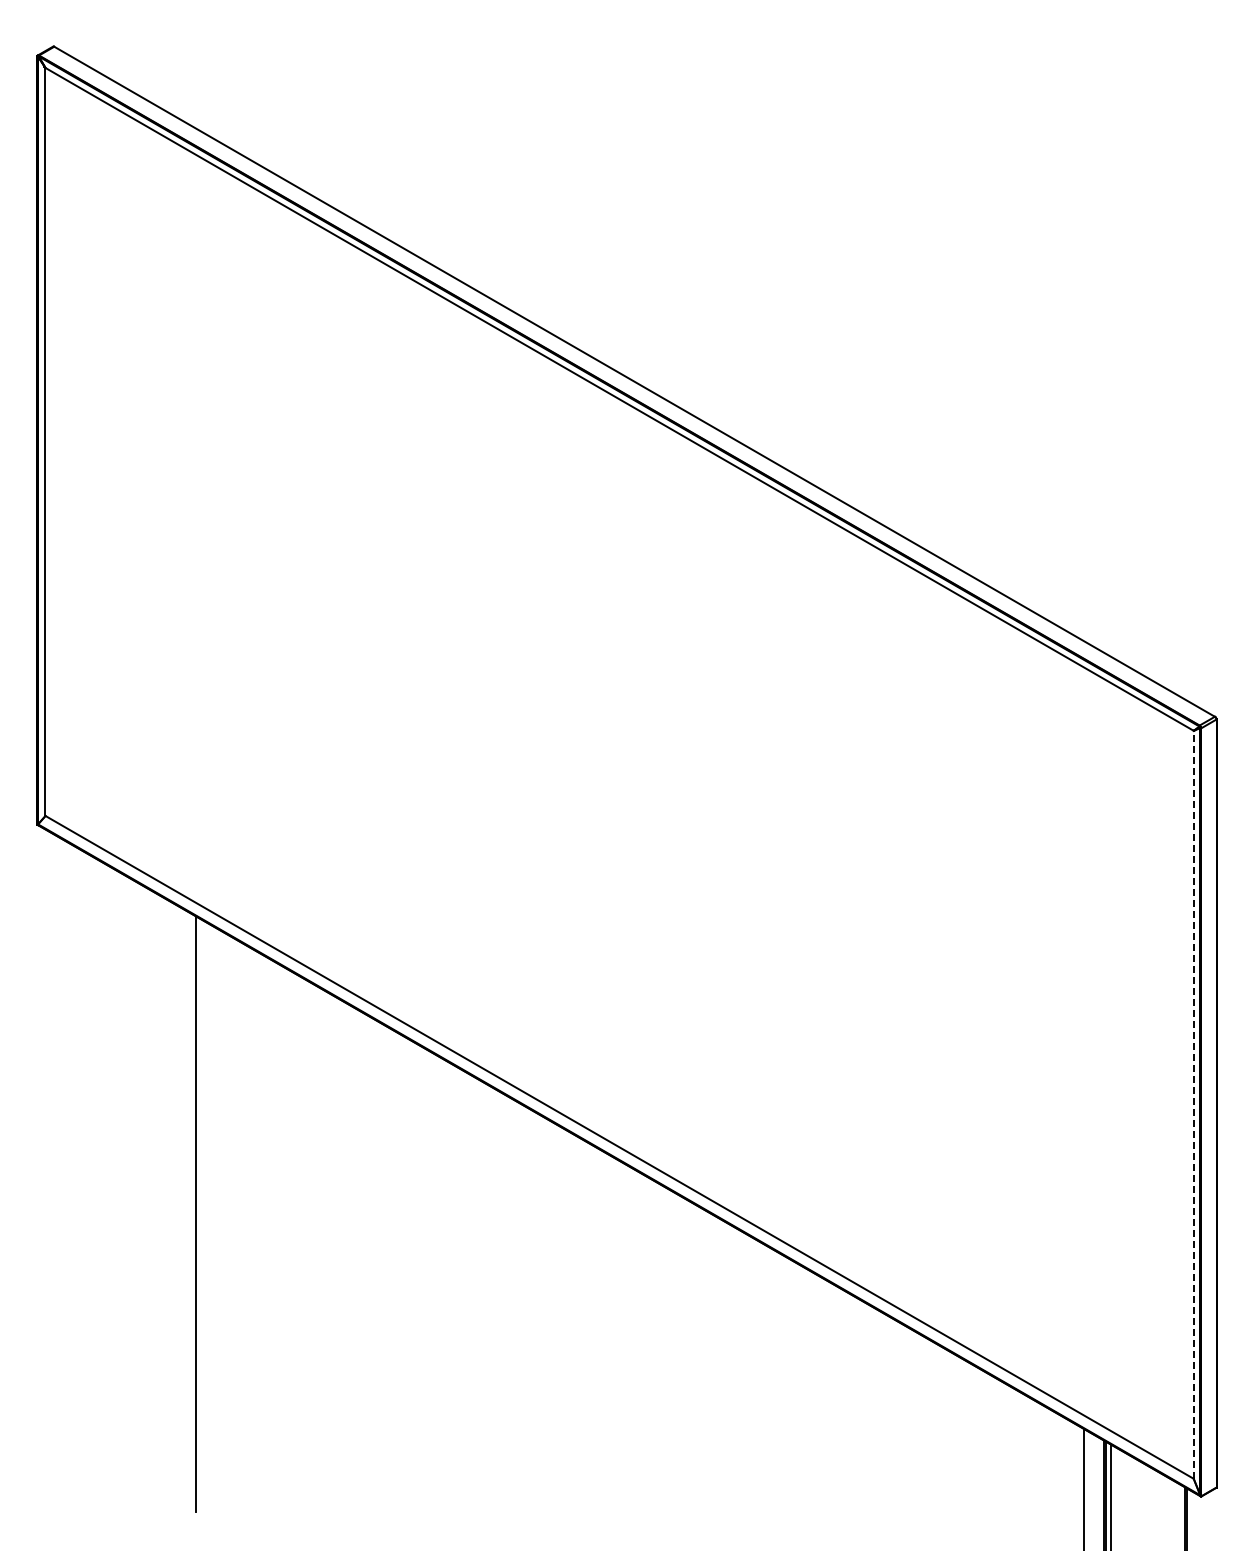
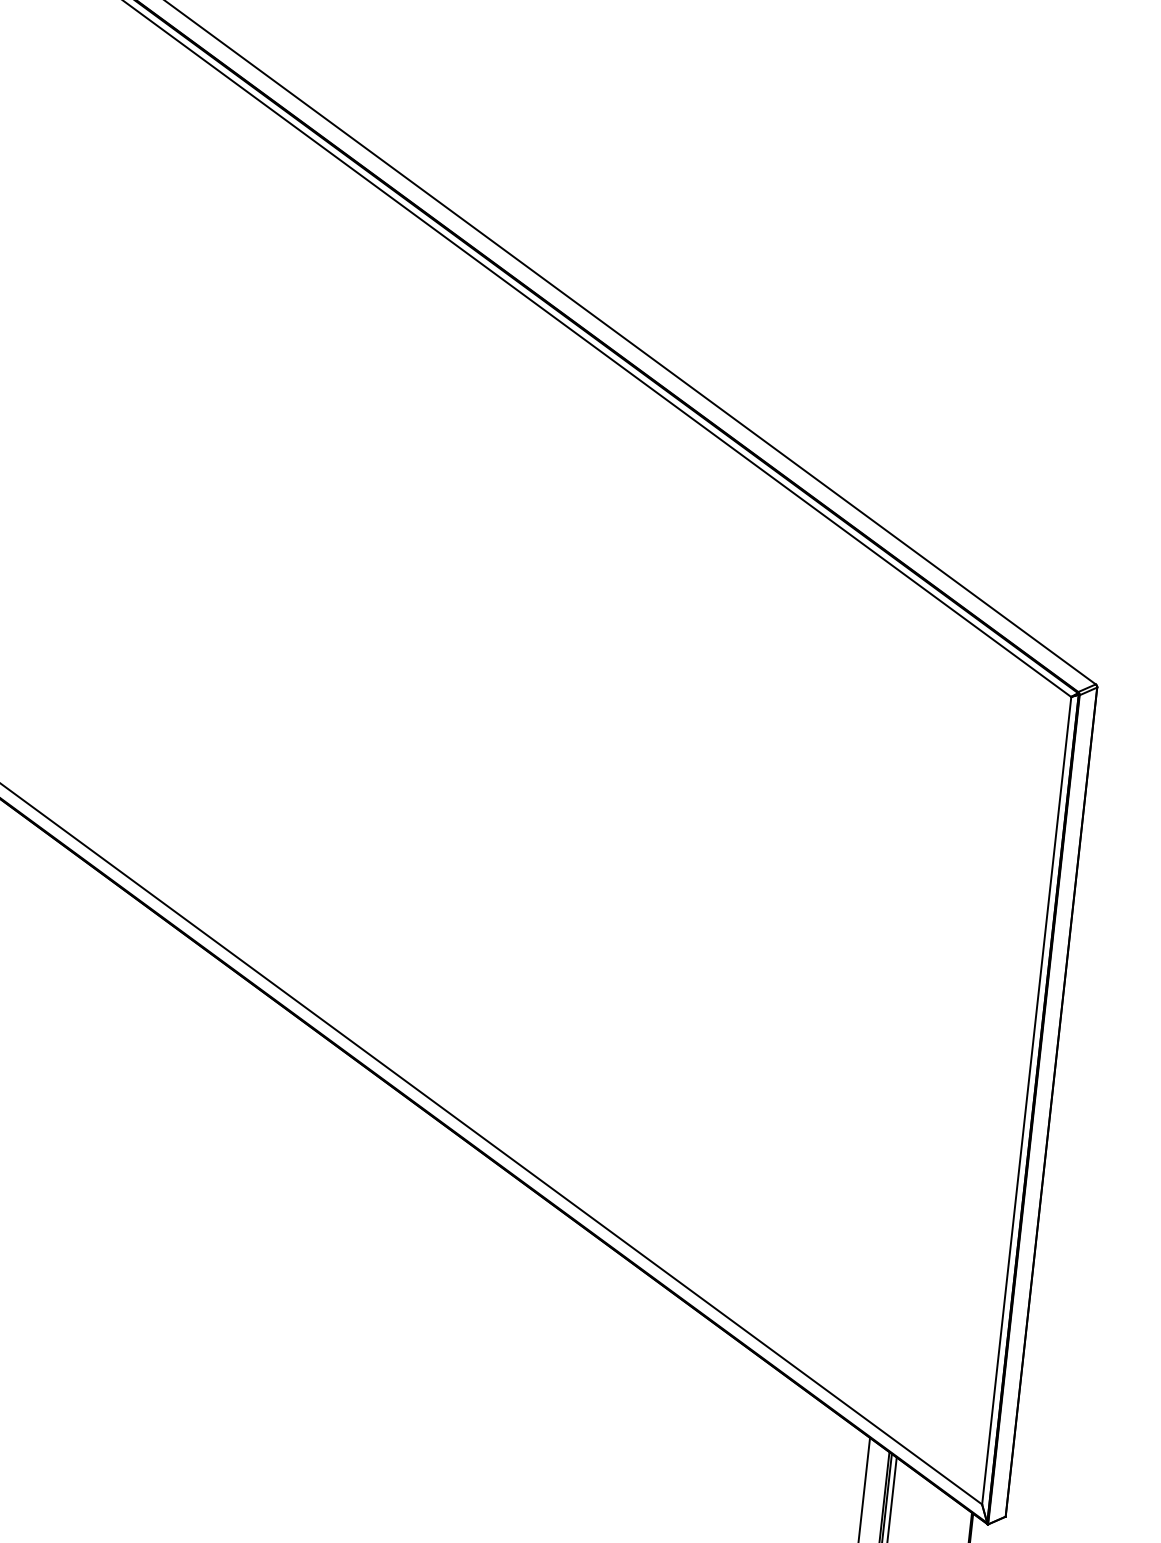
line: (1193, 1104) -> (1026, 1100), dashed -> solid

